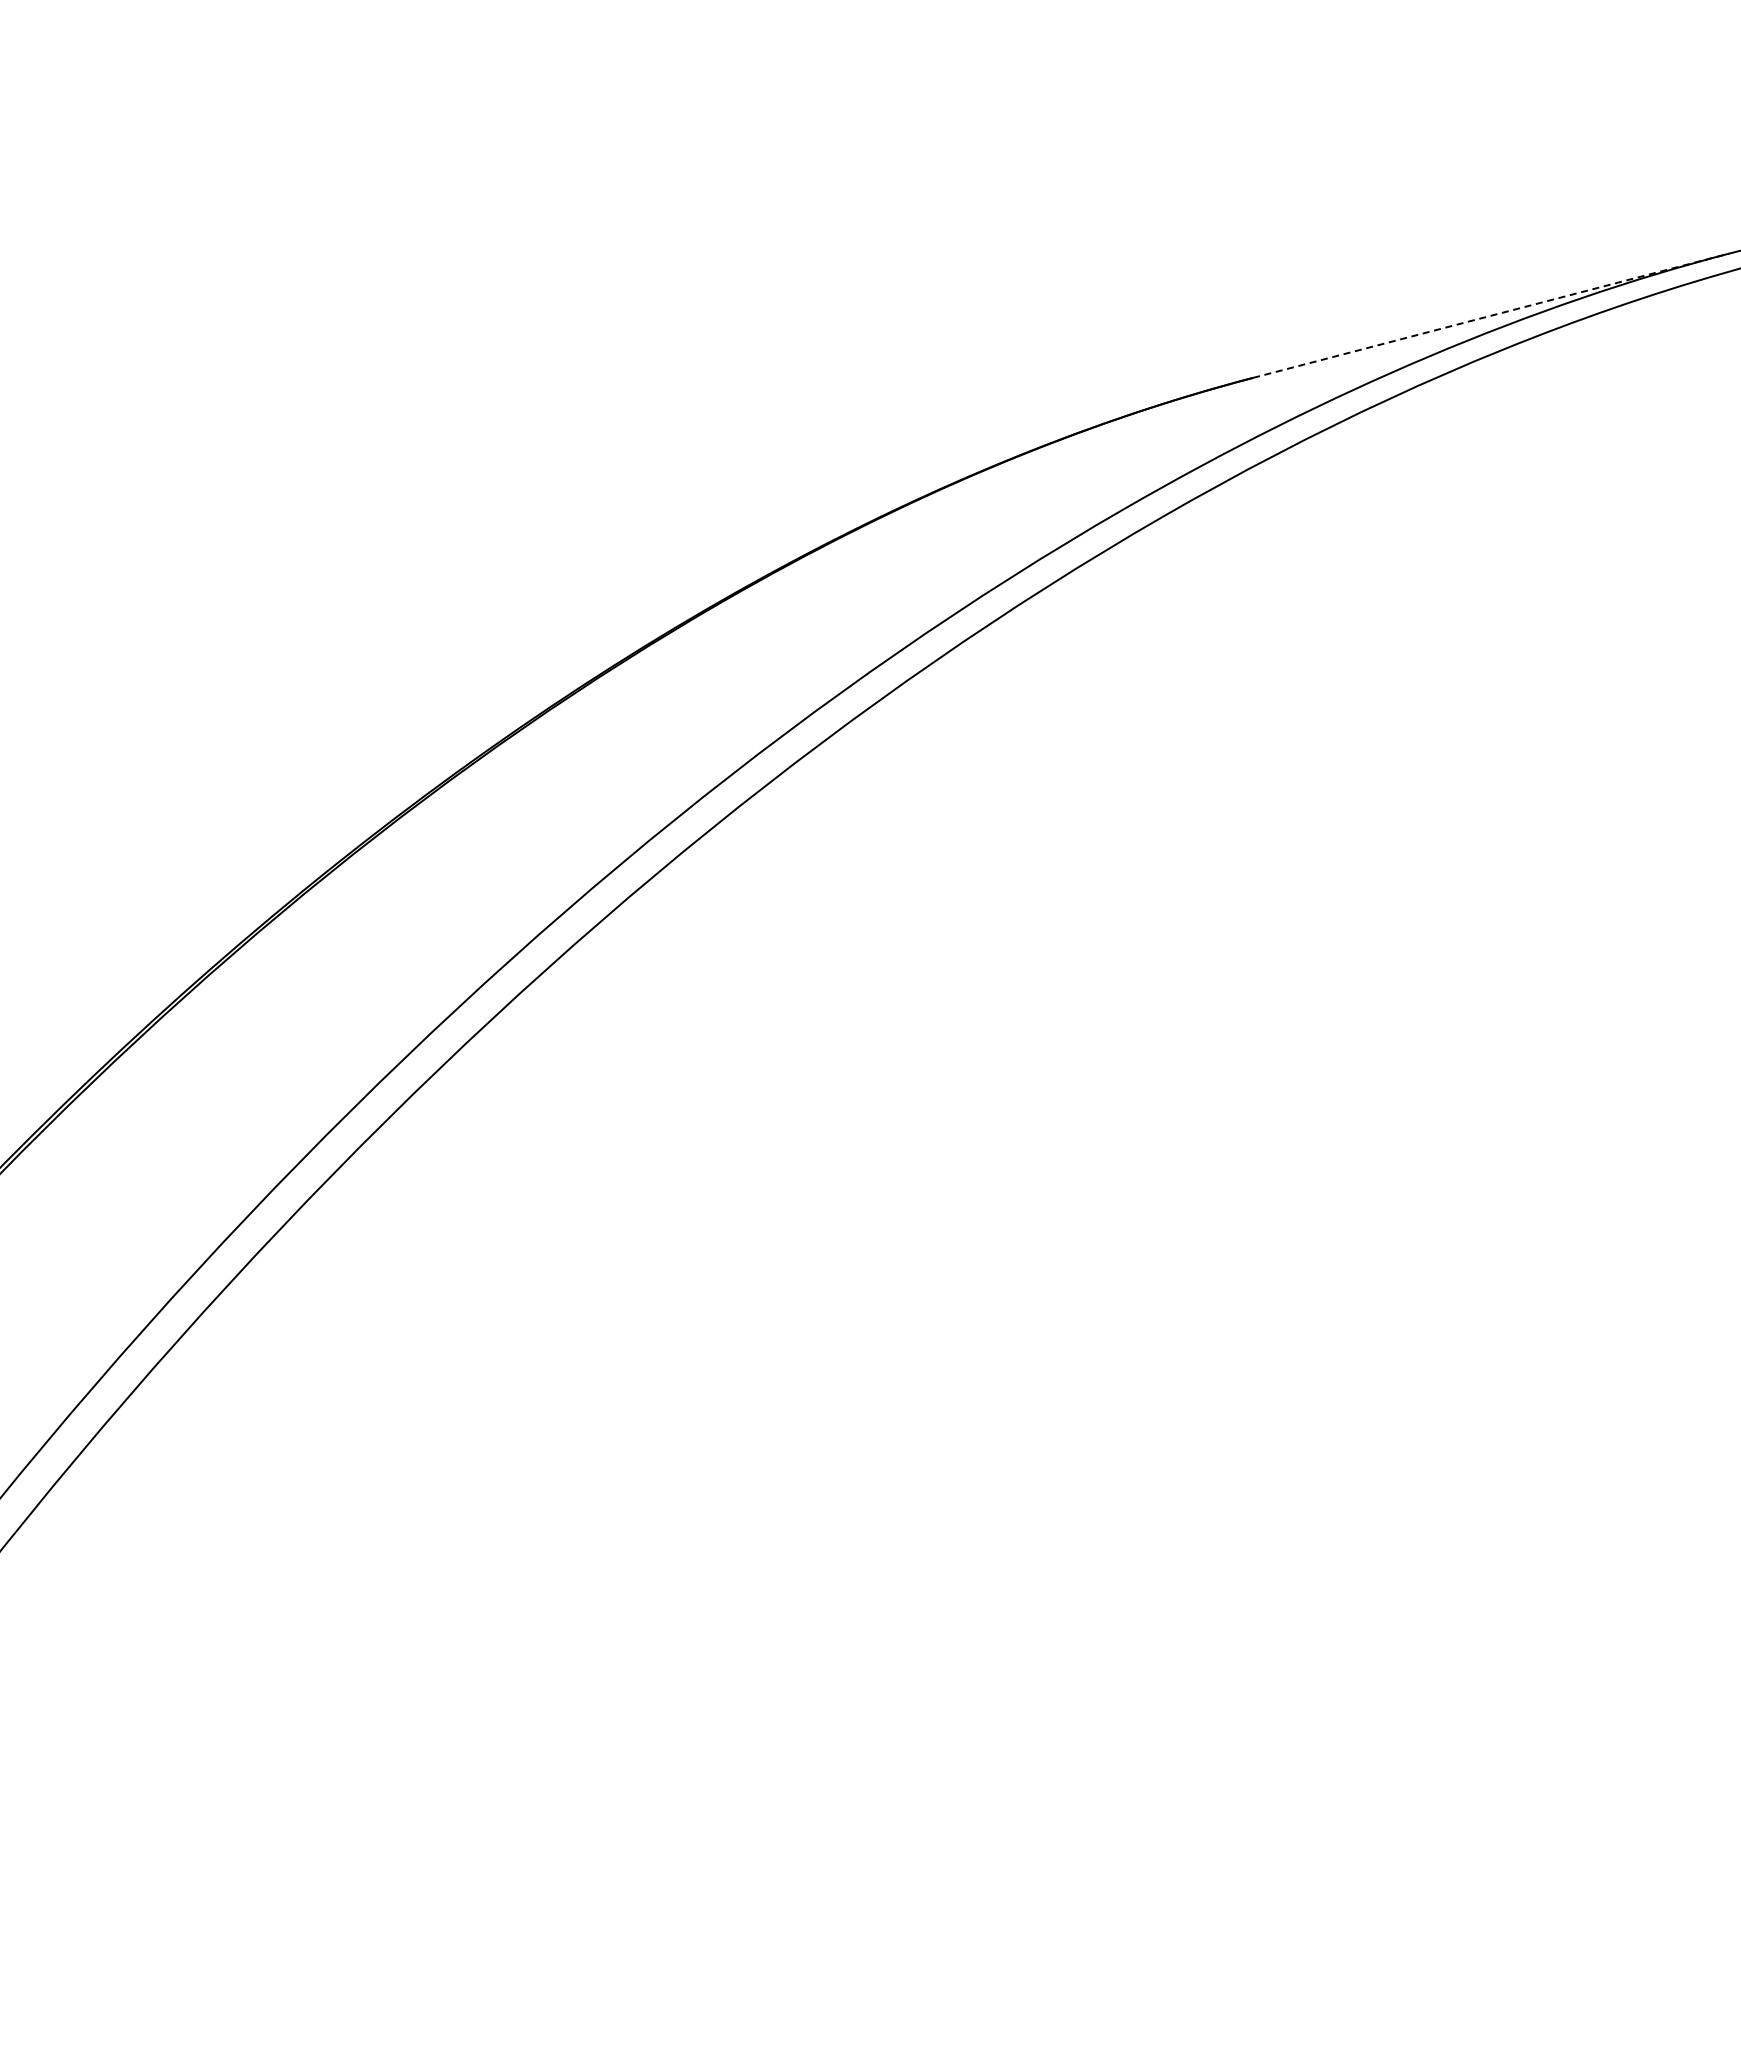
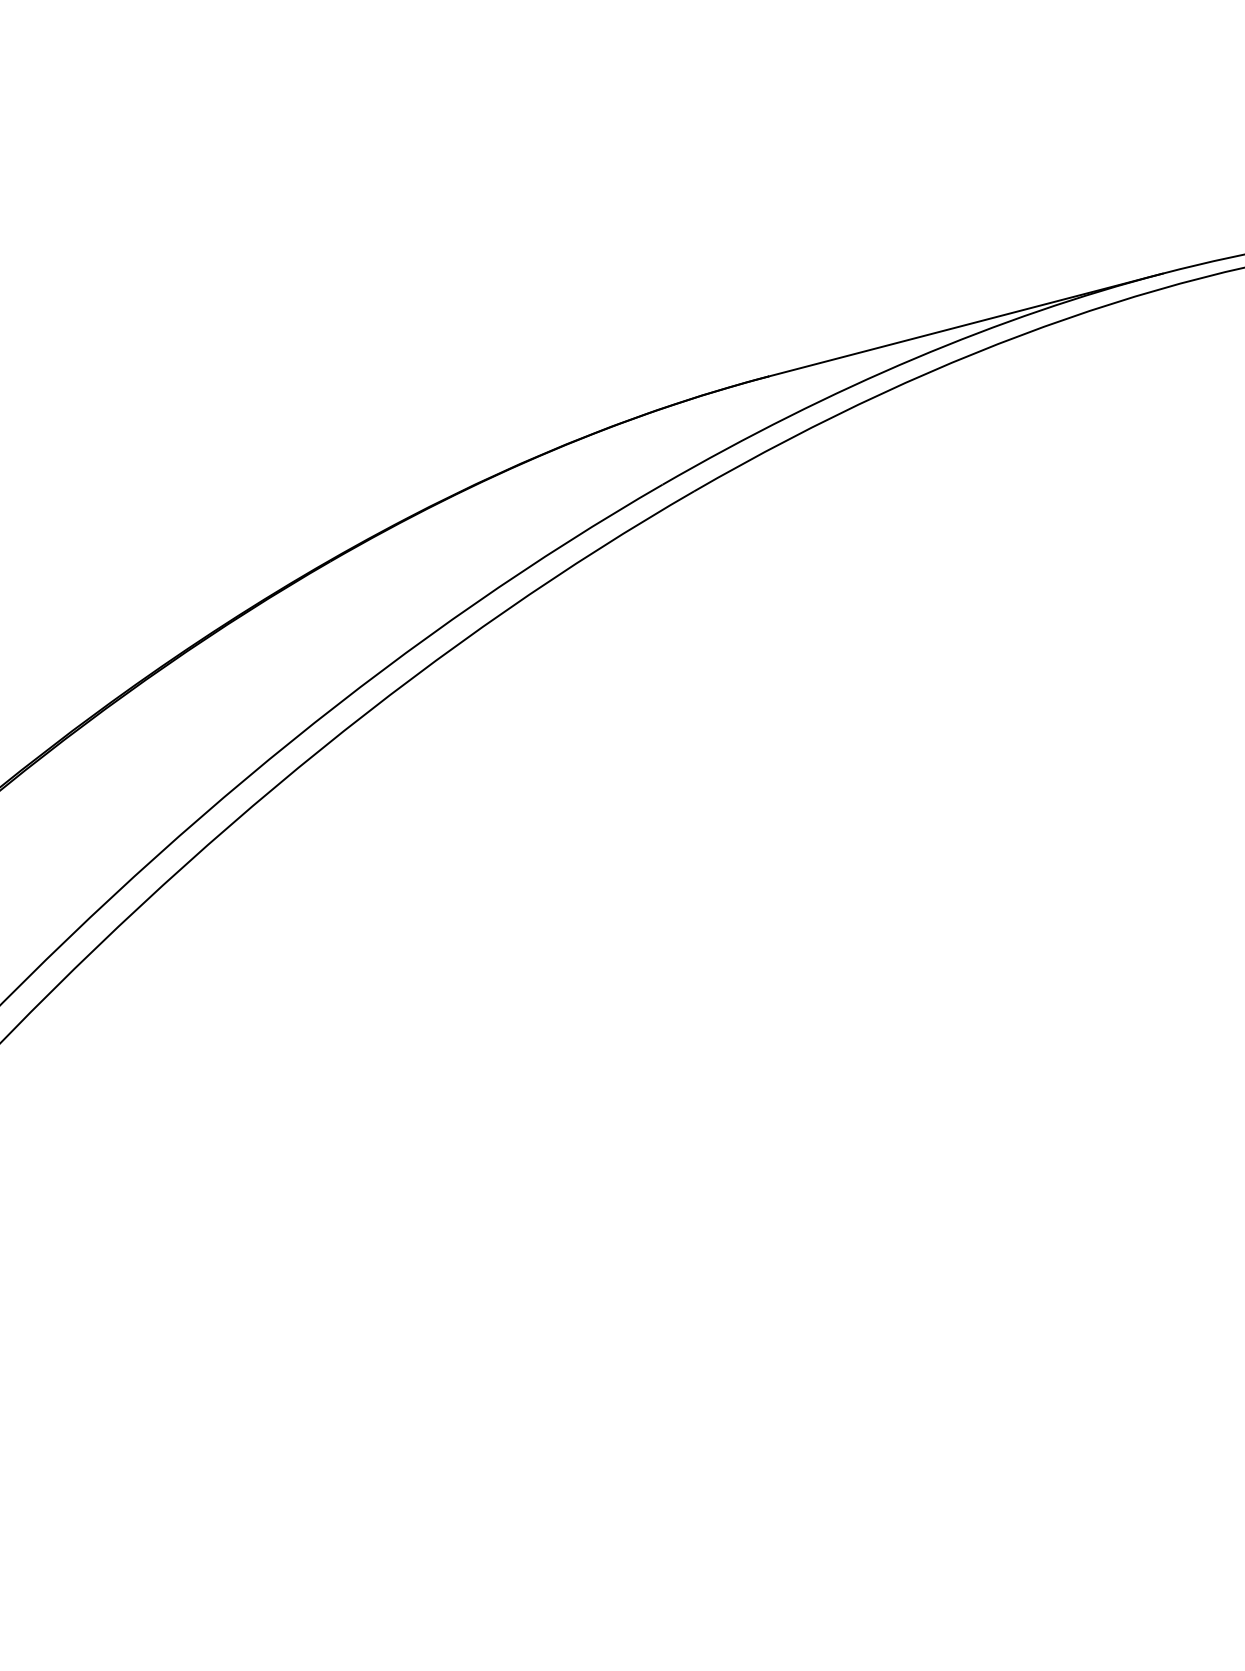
line: (1491, 315) -> (966, 324), dashed -> solid

